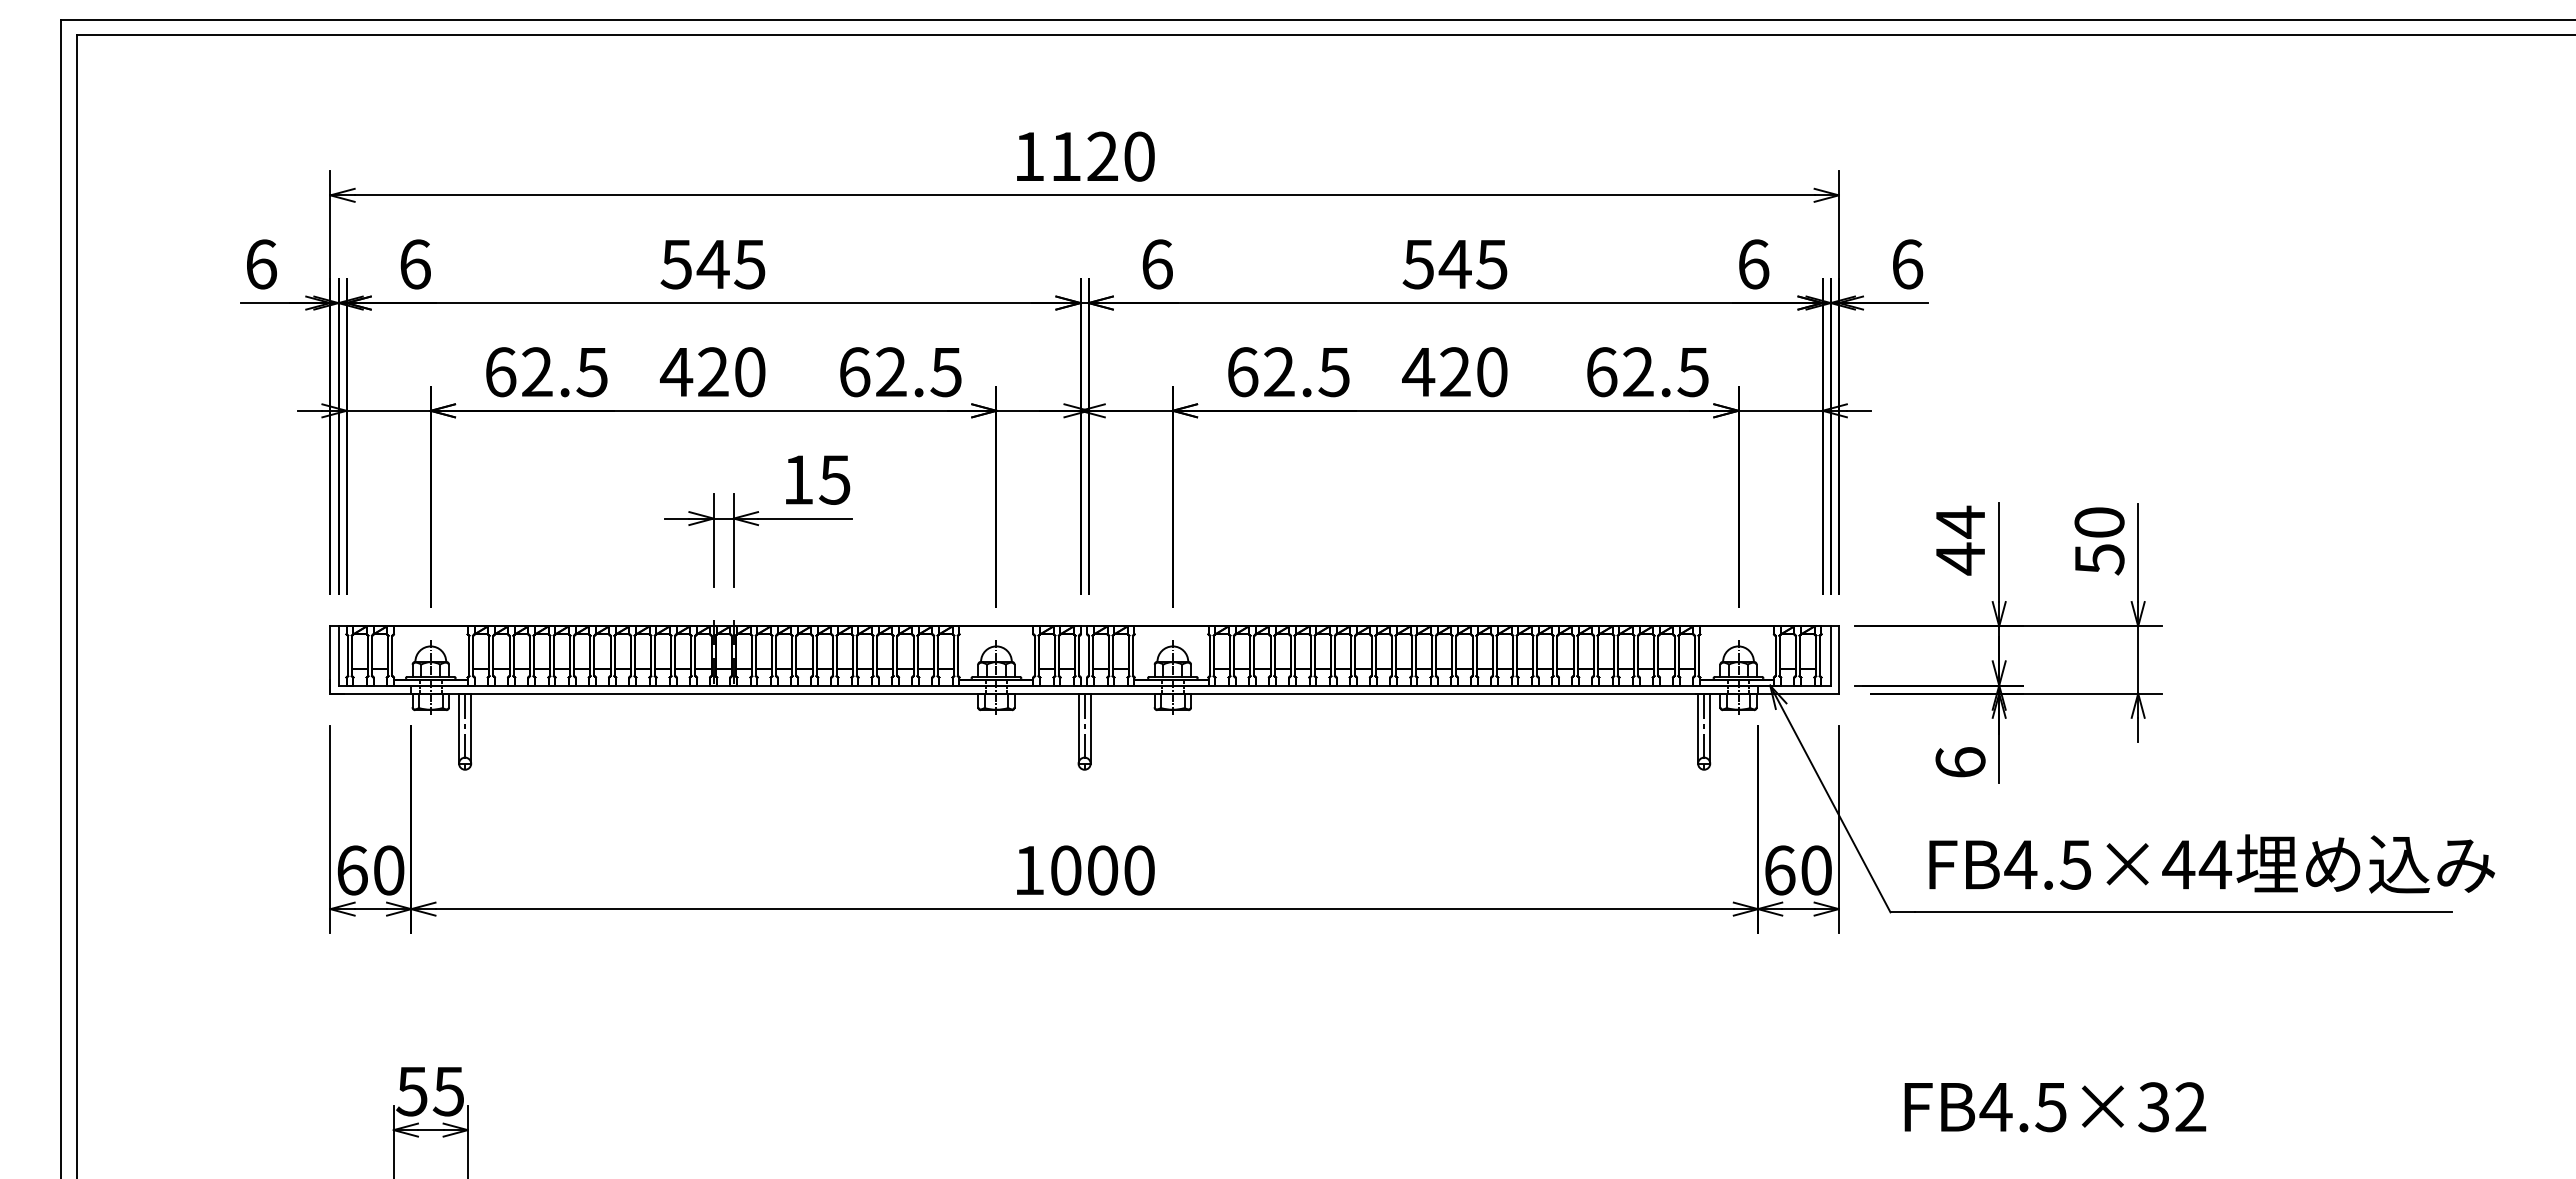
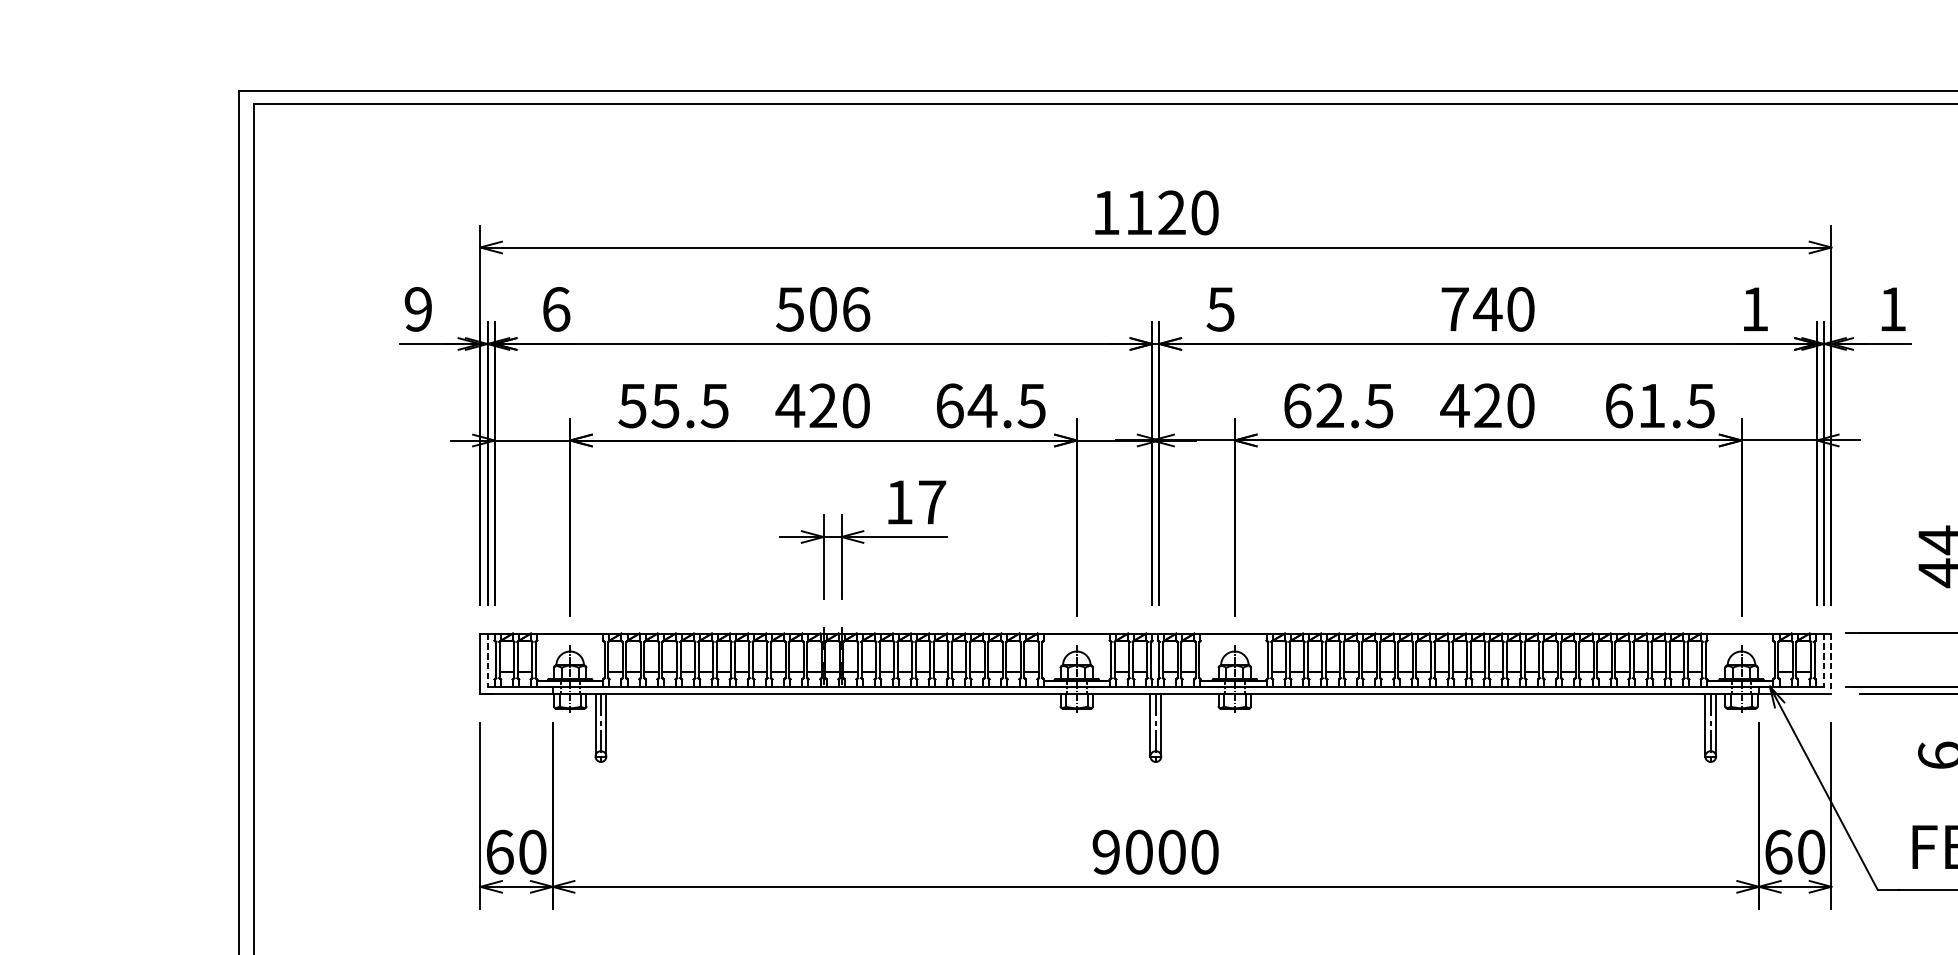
text: (261, 264) -> (418, 309), 6 -> 9
text: (730, 264) -> (838, 309), 545 -> 506
text: (1156, 264) -> (1220, 309), 6 -> 5
text: (1454, 264) -> (1487, 309), 545 -> 740
text: (1754, 264) -> (1755, 309), 6 -> 1
text: (1908, 264) -> (1893, 309), 6 -> 1
text: (890, 371) -> (981, 405), 62.5 -> 64.5
text: (1638, 371) -> (1651, 405), 62.5 -> 61.5
text: (518, 372) -> (648, 406), 62.5 -> 55.5
text: (834, 479) -> (931, 502), 15 -> 17
line: (338, 655) -> (487, 659), solid -> dashed
line: (1830, 655) -> (1823, 659), solid -> dashed
line: (1838, 659) -> (1831, 663), solid -> dashed
text: (1029, 870) -> (1106, 852), 1000 -> 9000

